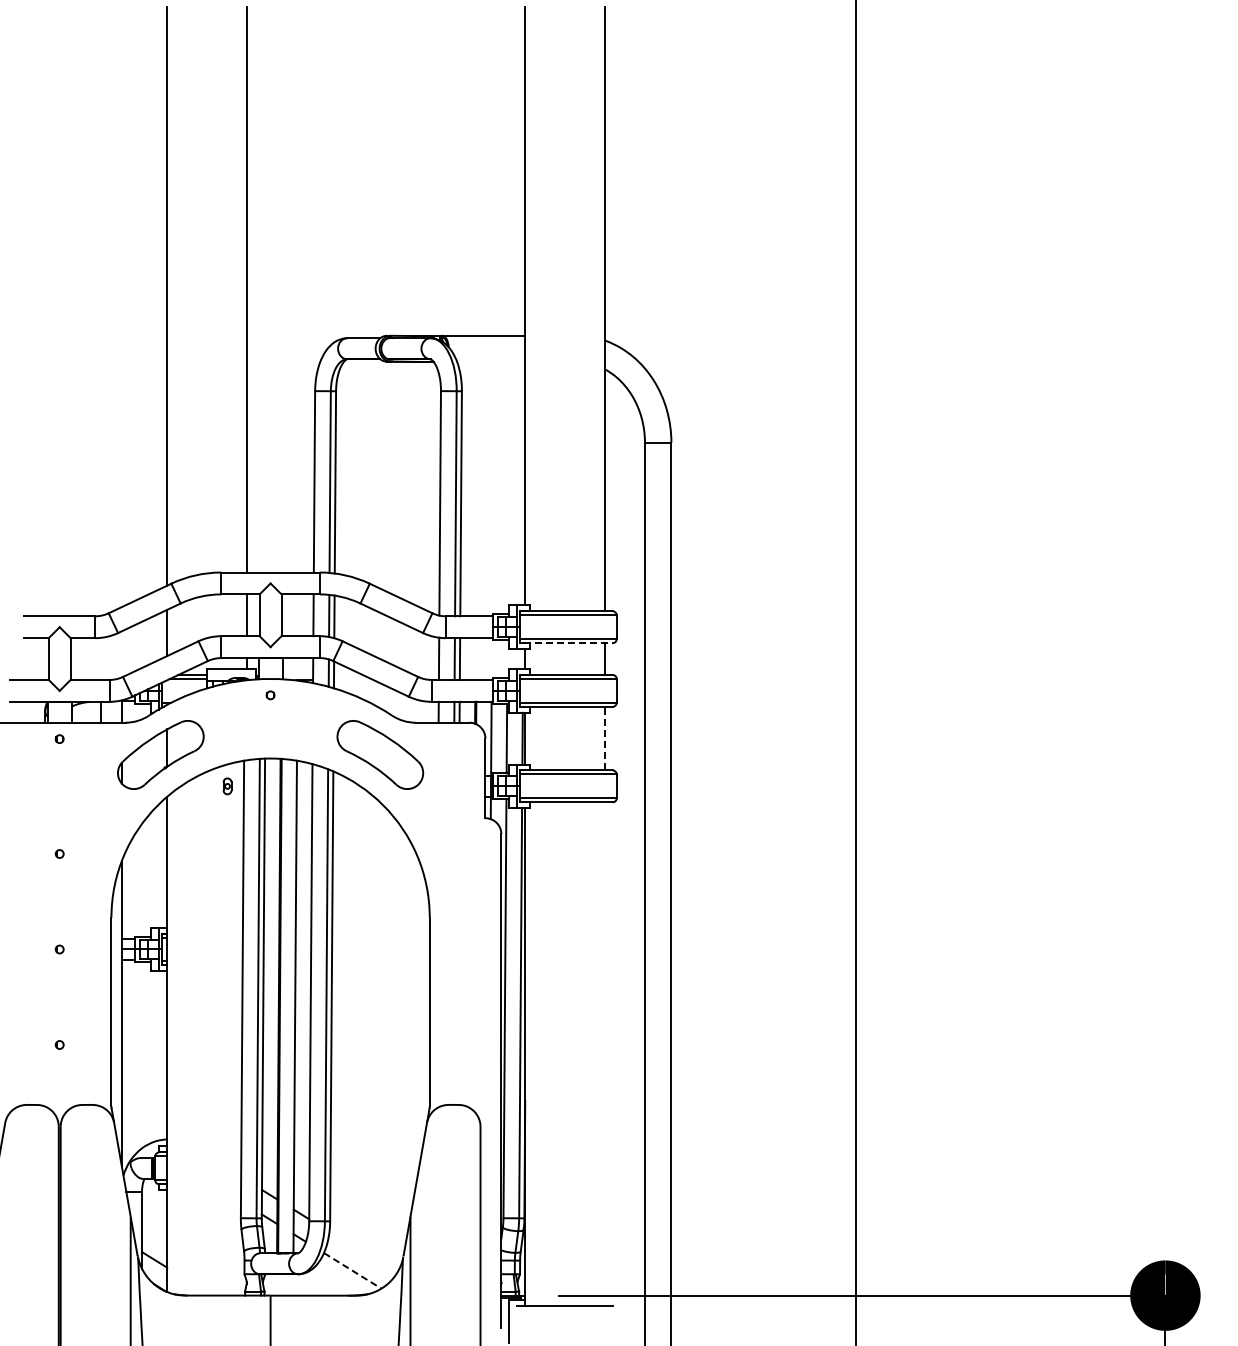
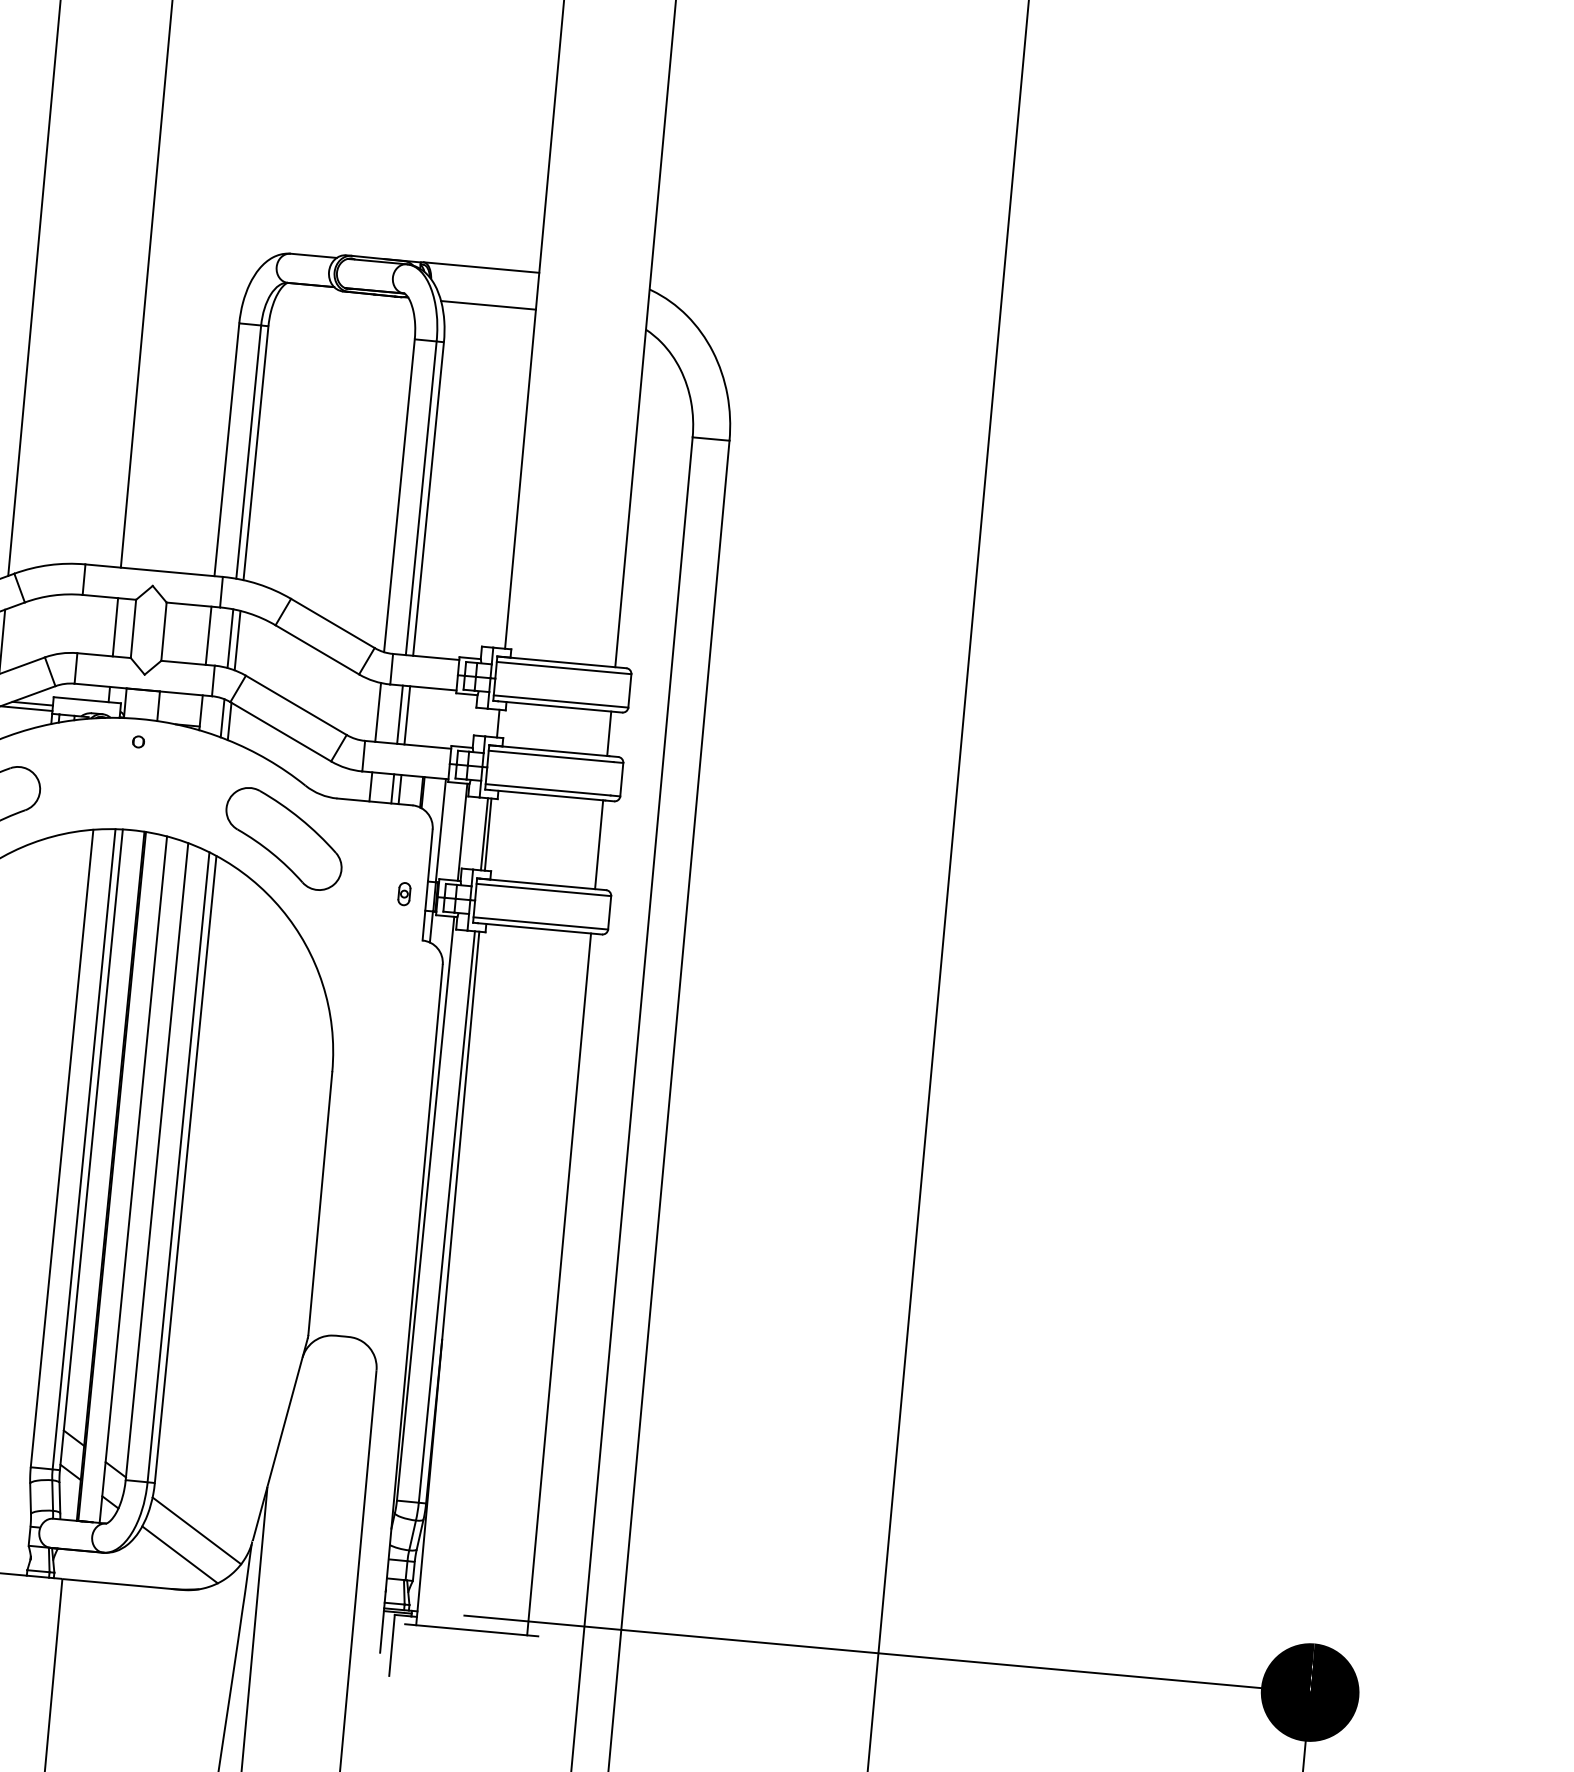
line: (491, 362) -> (488, 305), added
line: (568, 643) -> (560, 707), dashed -> solid
line: (604, 738) -> (598, 844), dashed -> solid
part: (227, 786) -> (404, 894), moved
line: (604, 1053) -> (558, 1283), added
line: (362, 1252) -> (196, 1530), added
line: (352, 1270) -> (179, 1554), dashed -> solid

